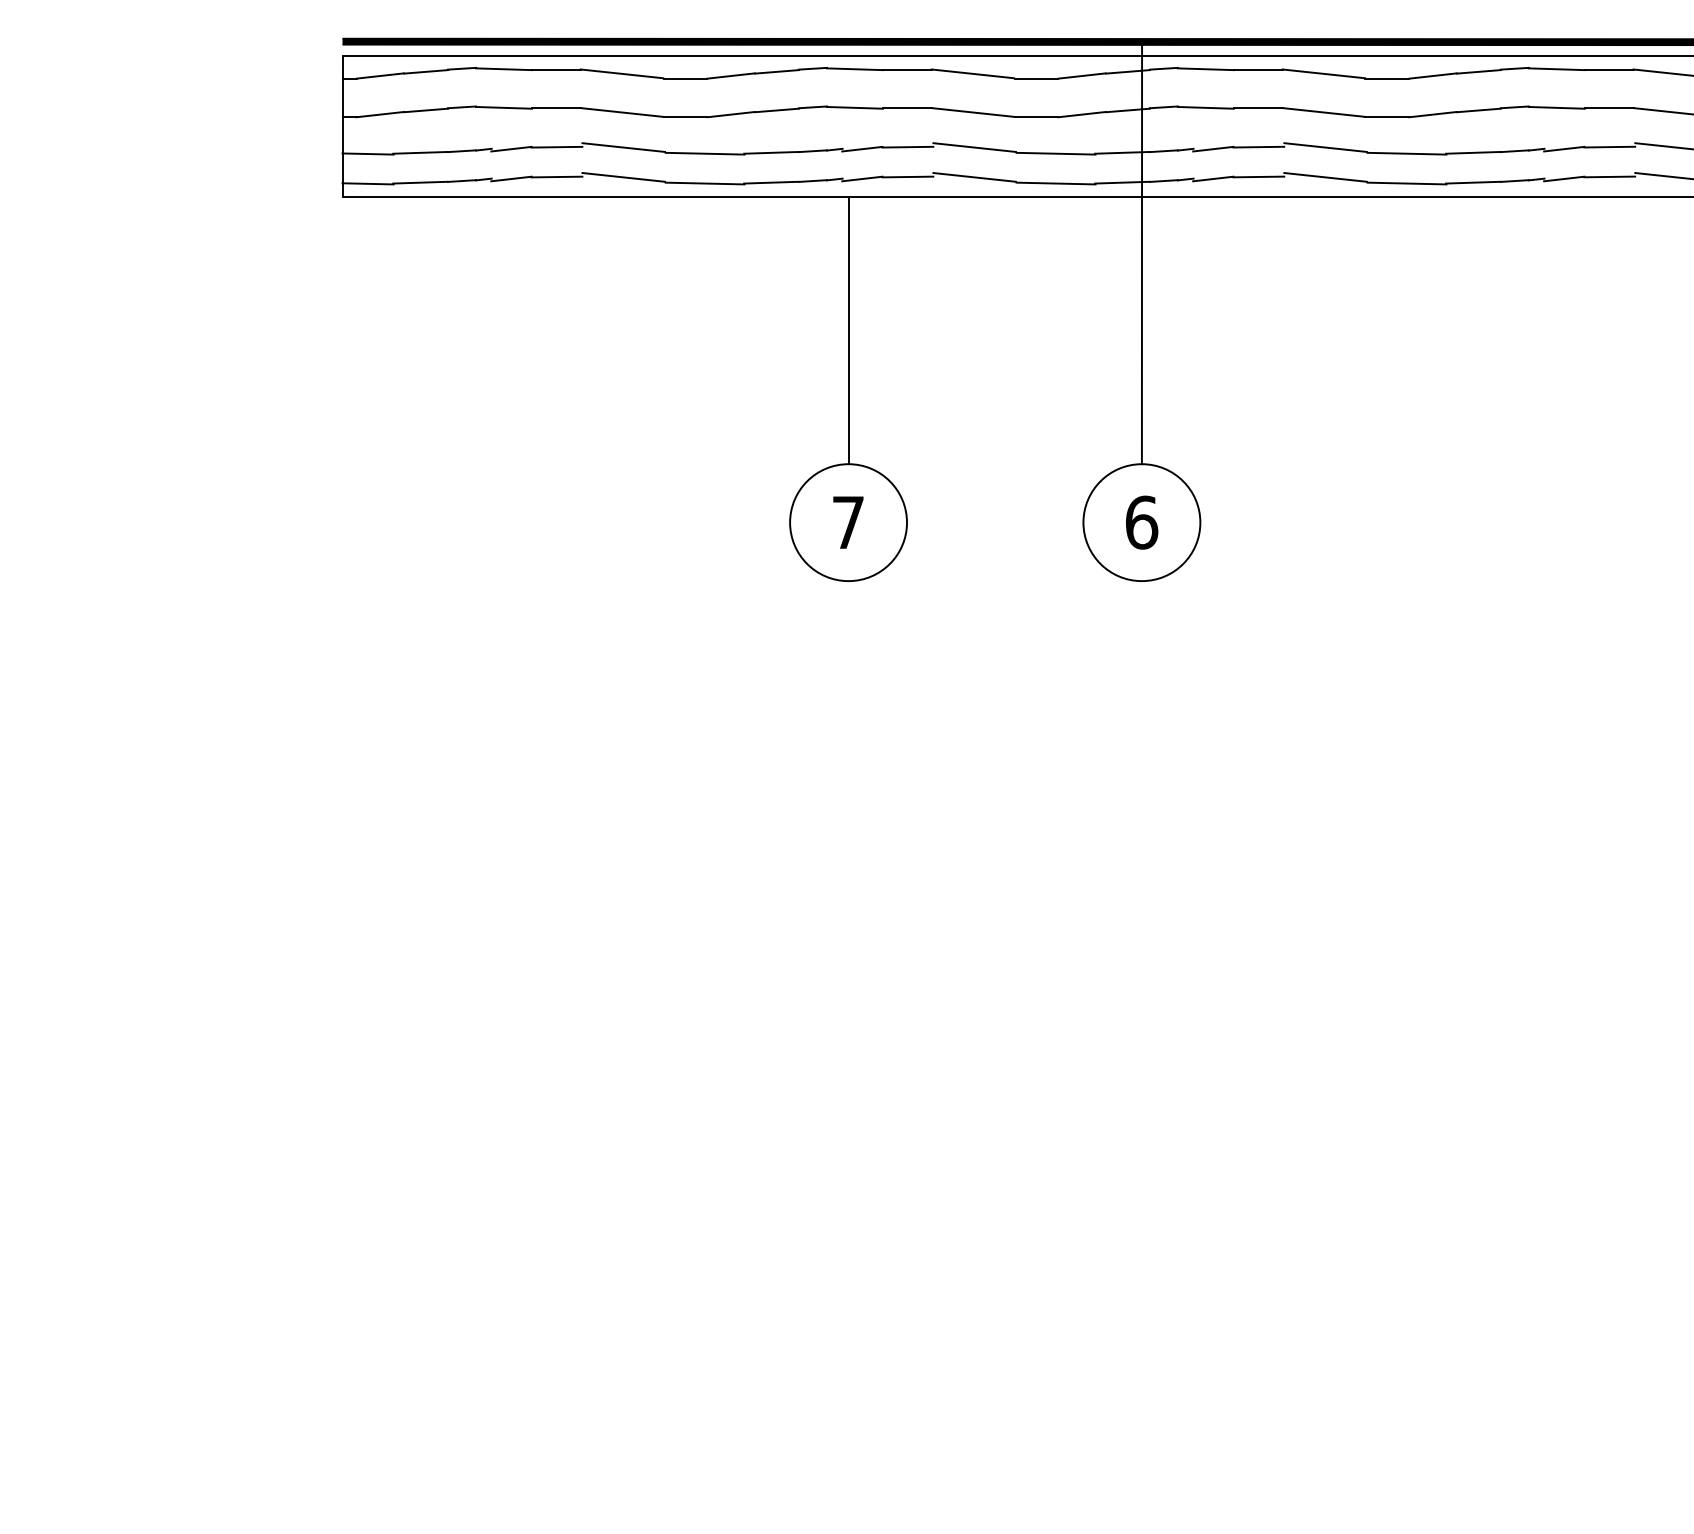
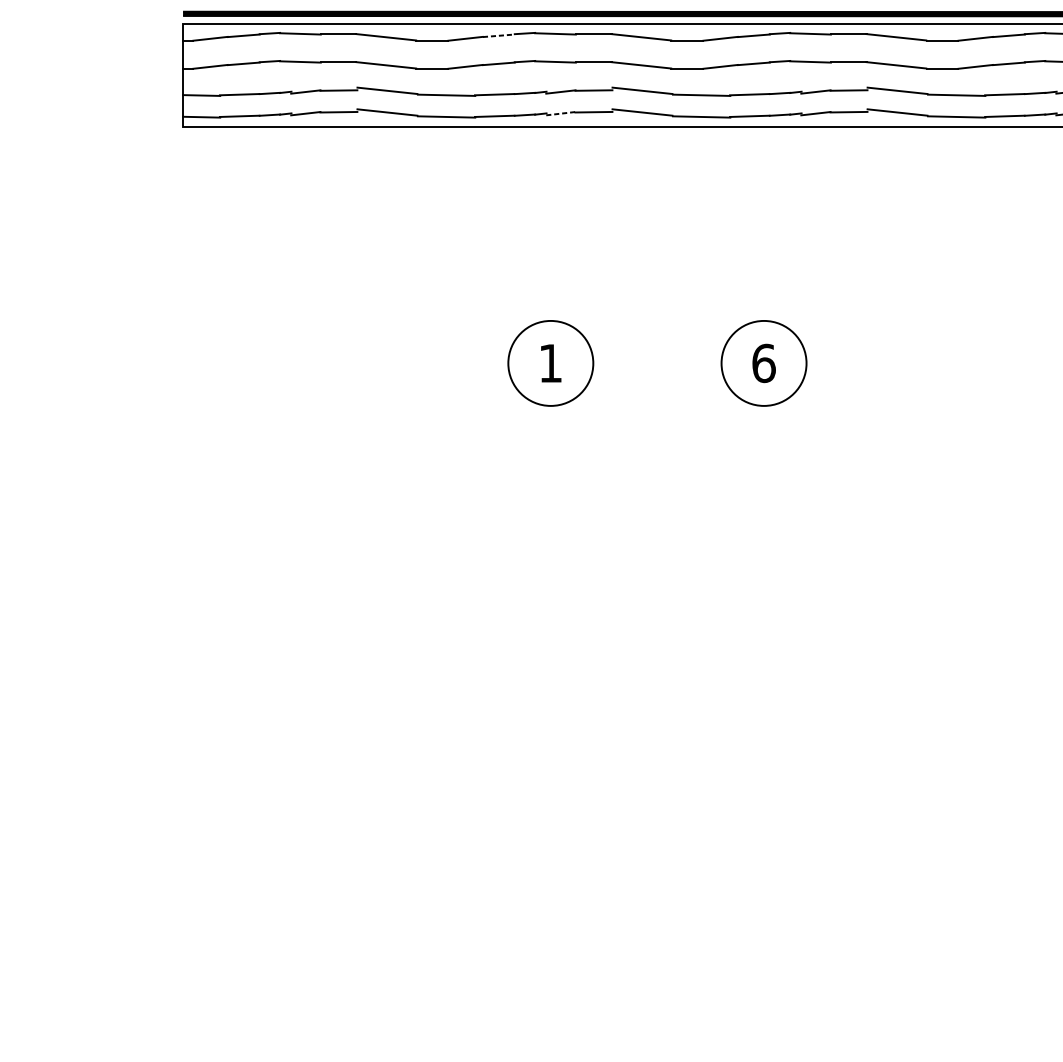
line: (777, 71) -> (499, 35), solid -> dashed
line: (862, 178) -> (560, 113), solid -> dashed
line: (1141, 252) -> (763, 167), removed
line: (848, 330) -> (550, 223), removed
text: (848, 522) -> (550, 363), 7 -> 1

